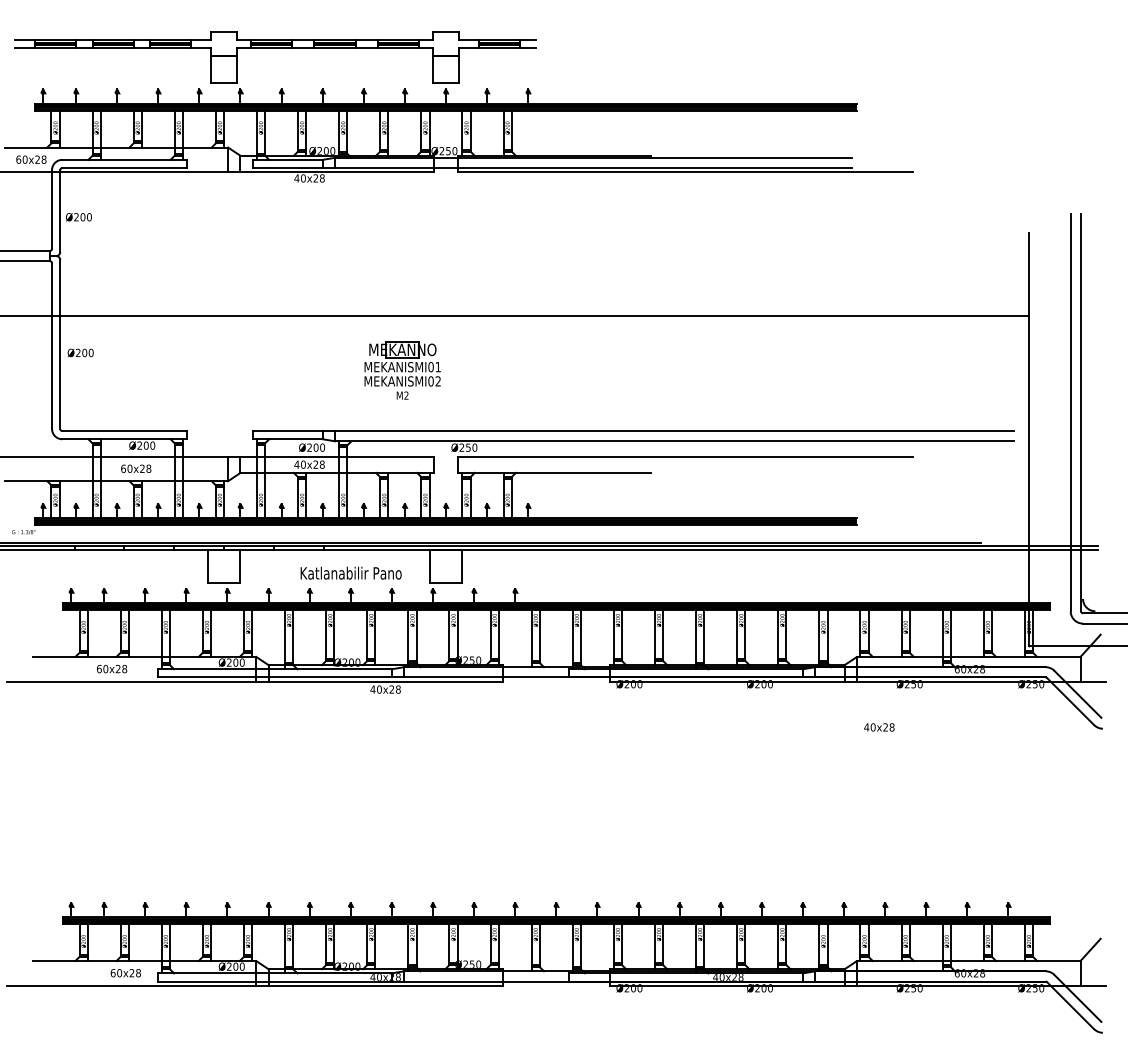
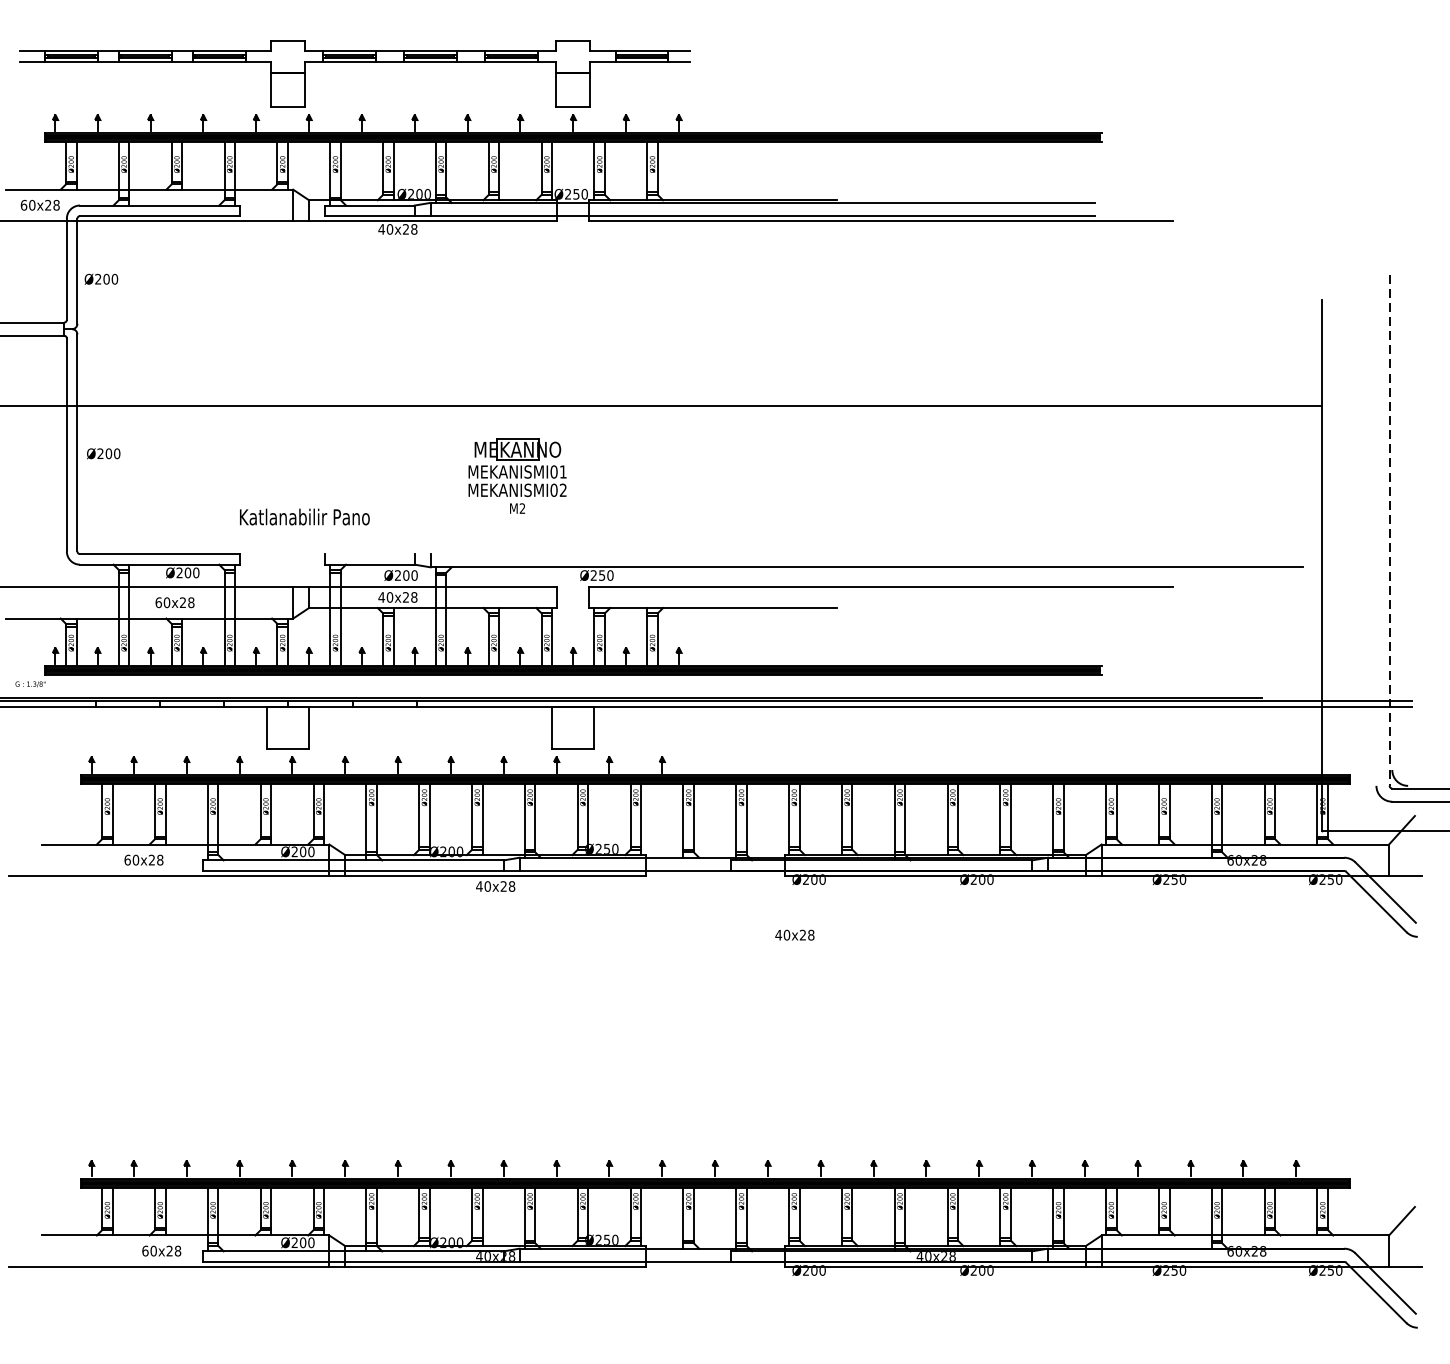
line: (1070, 412) -> (1376, 530), removed
line: (1080, 412) -> (1389, 530), solid -> dashed
line: (632, 431) -> (813, 554), removed
text: (350, 572) -> (303, 516), moved
text: (879, 727) -> (795, 935), moved

